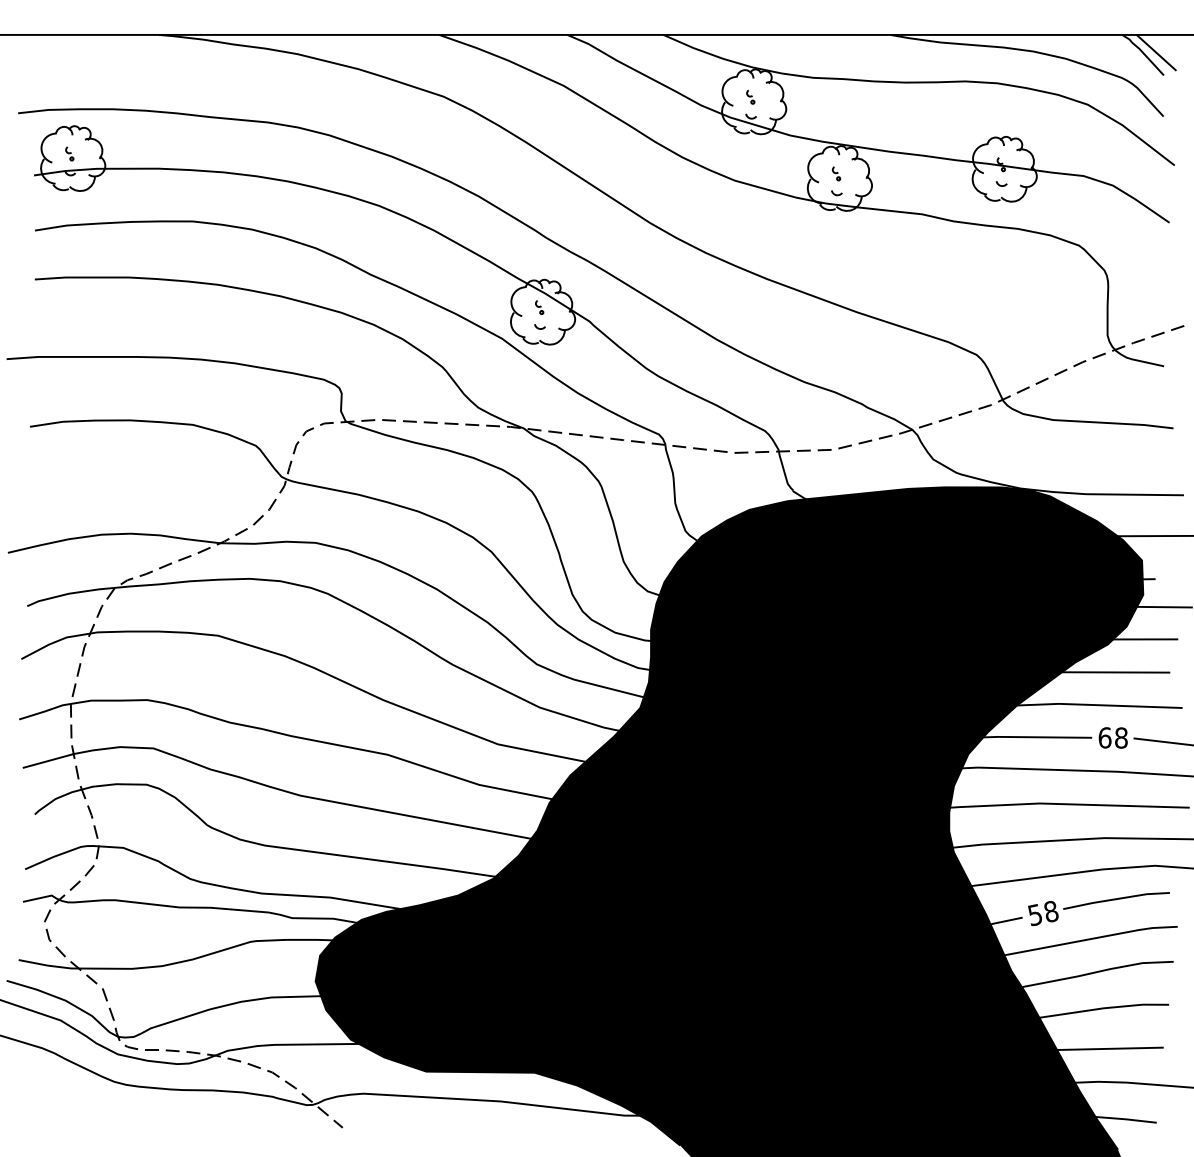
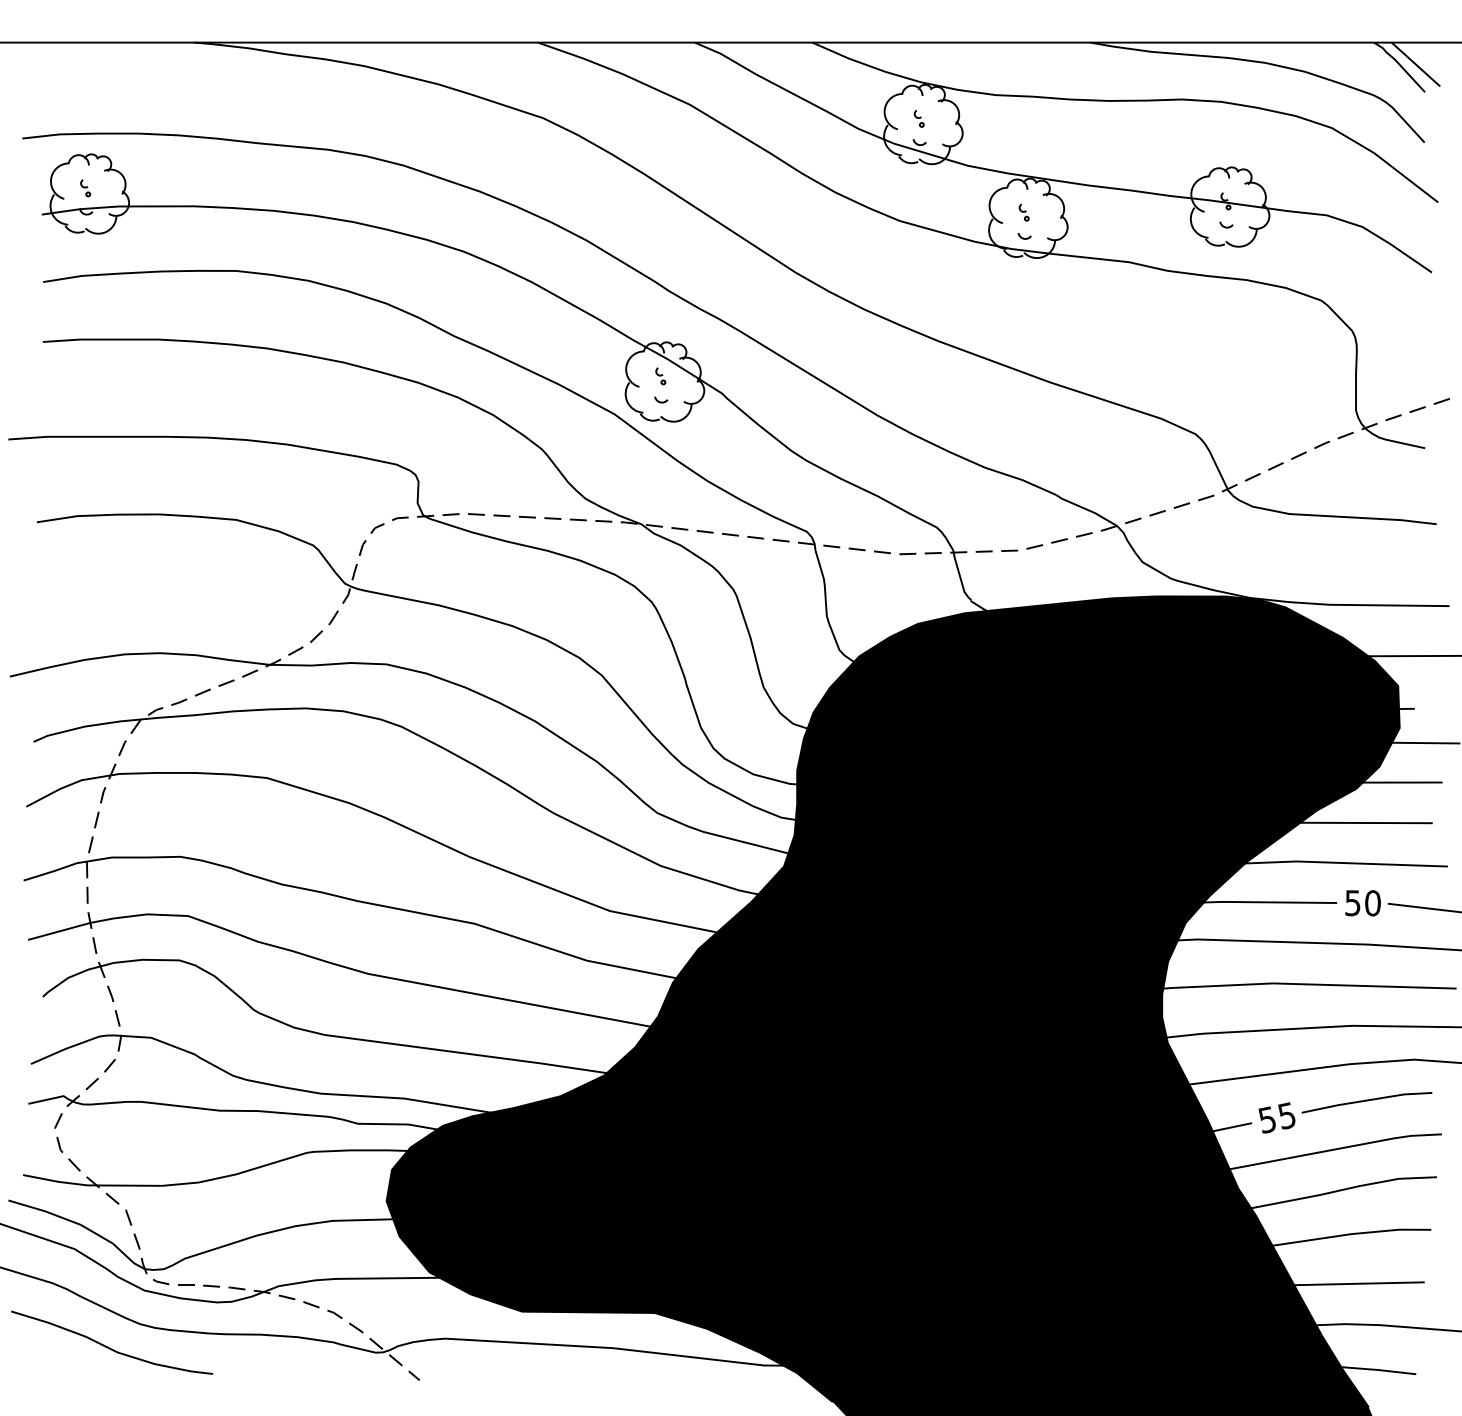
text: (1112, 738) -> (1362, 903), 68 -> 50
text: (1051, 911) -> (1287, 1115), 58 -> 55
curve: (90, 1100) -> (110, 1347), added

